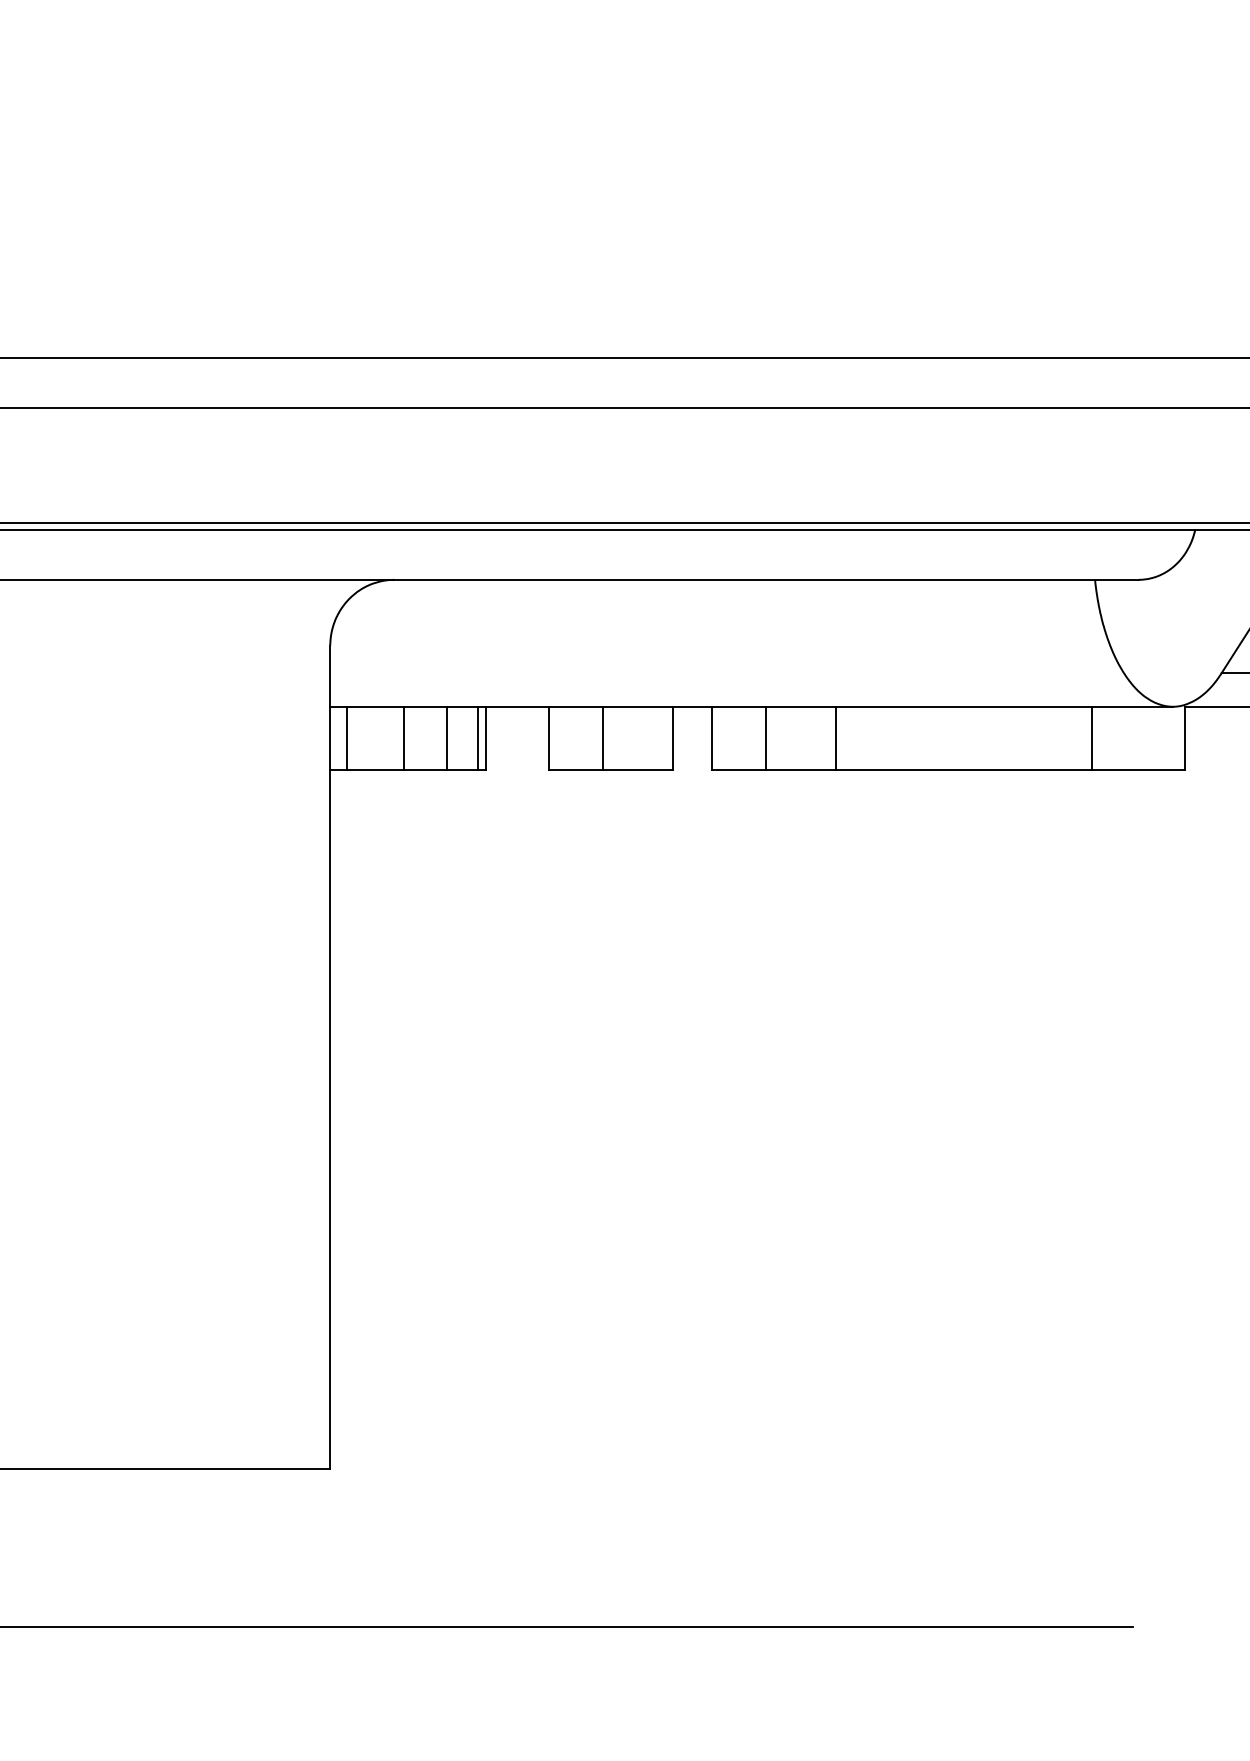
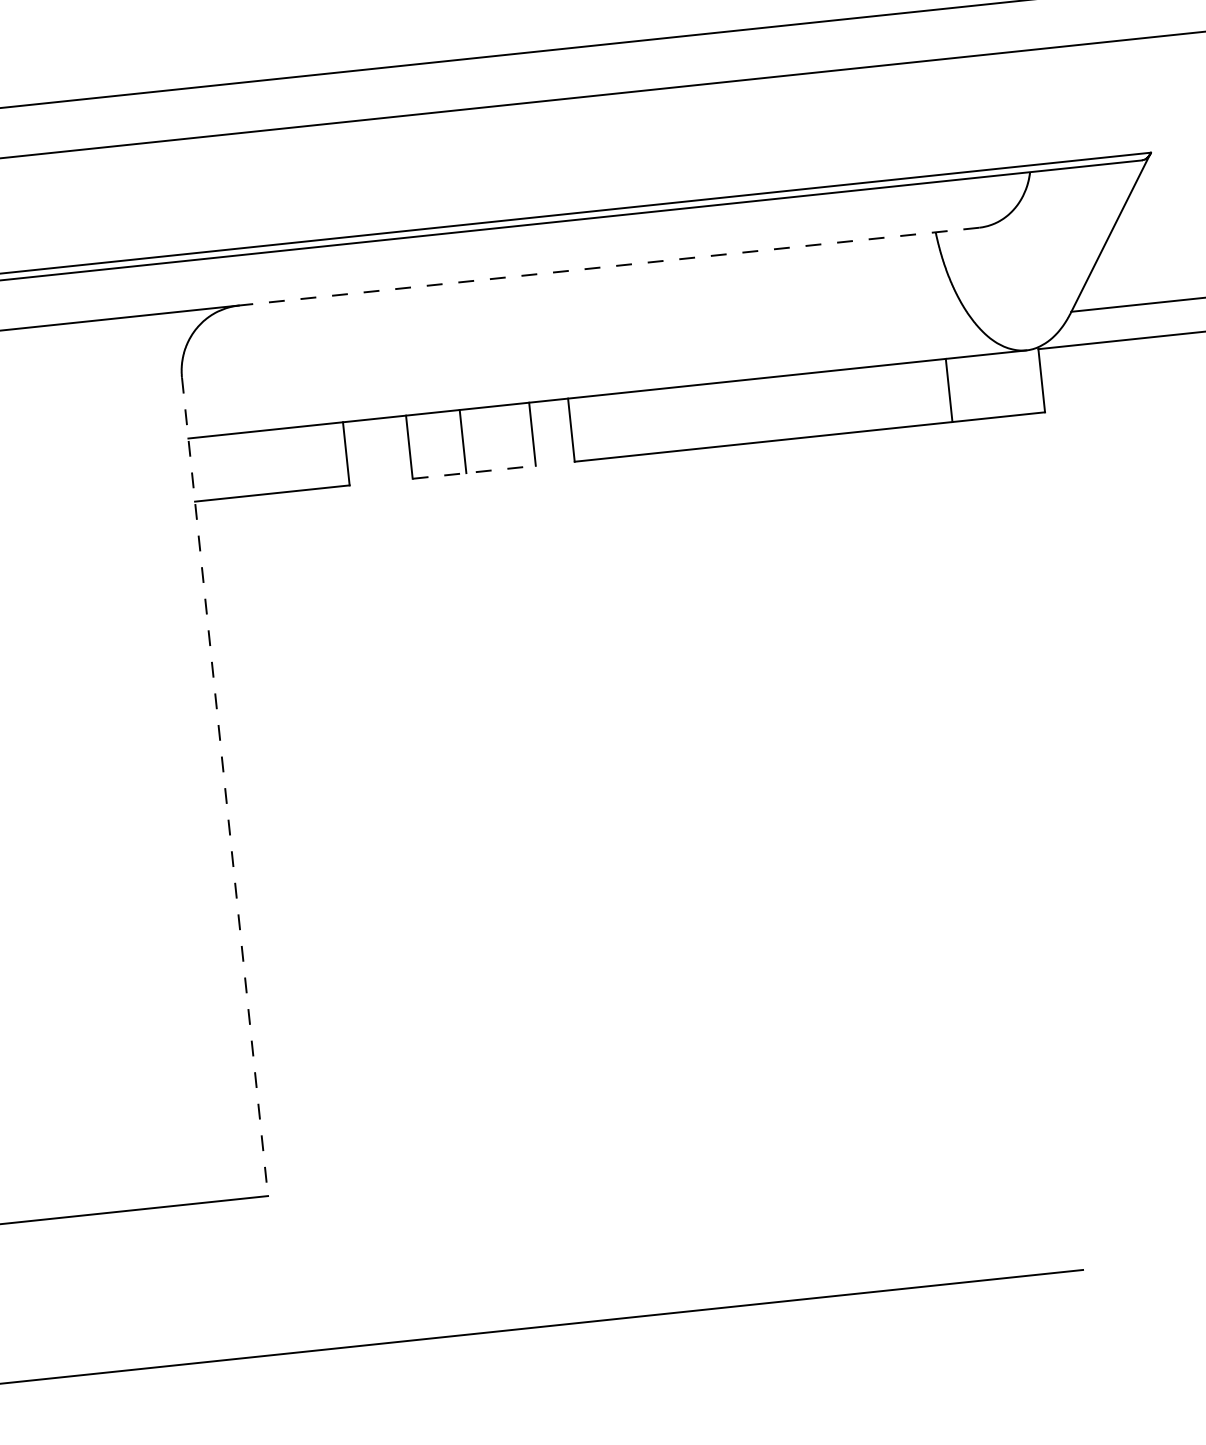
line: (766, 579) -> (608, 266), solid -> dashed
line: (347, 738) -> (208, 468), removed
line: (404, 738) -> (265, 462), removed
line: (447, 738) -> (308, 457), removed
line: (477, 738) -> (338, 454), removed
line: (766, 738) -> (625, 424), removed
line: (835, 738) -> (694, 417), removed
line: (611, 770) -> (474, 472), solid -> dashed
line: (330, 1057) -> (225, 787), solid -> dashed

